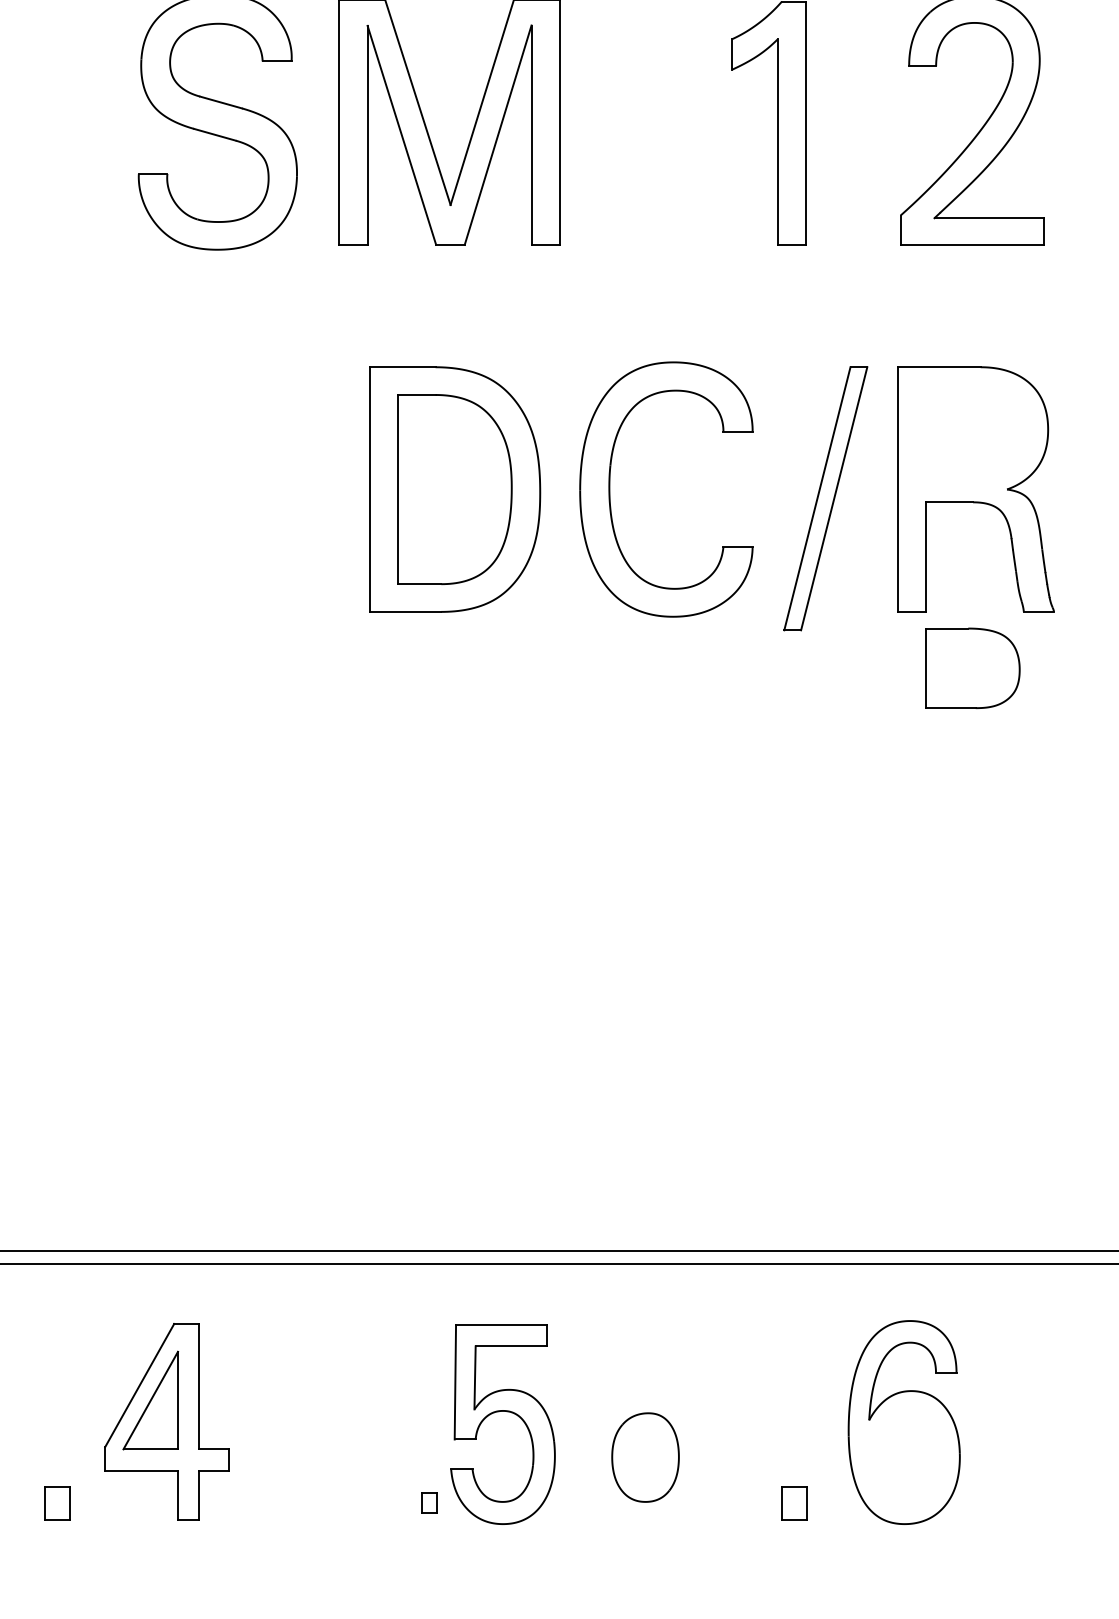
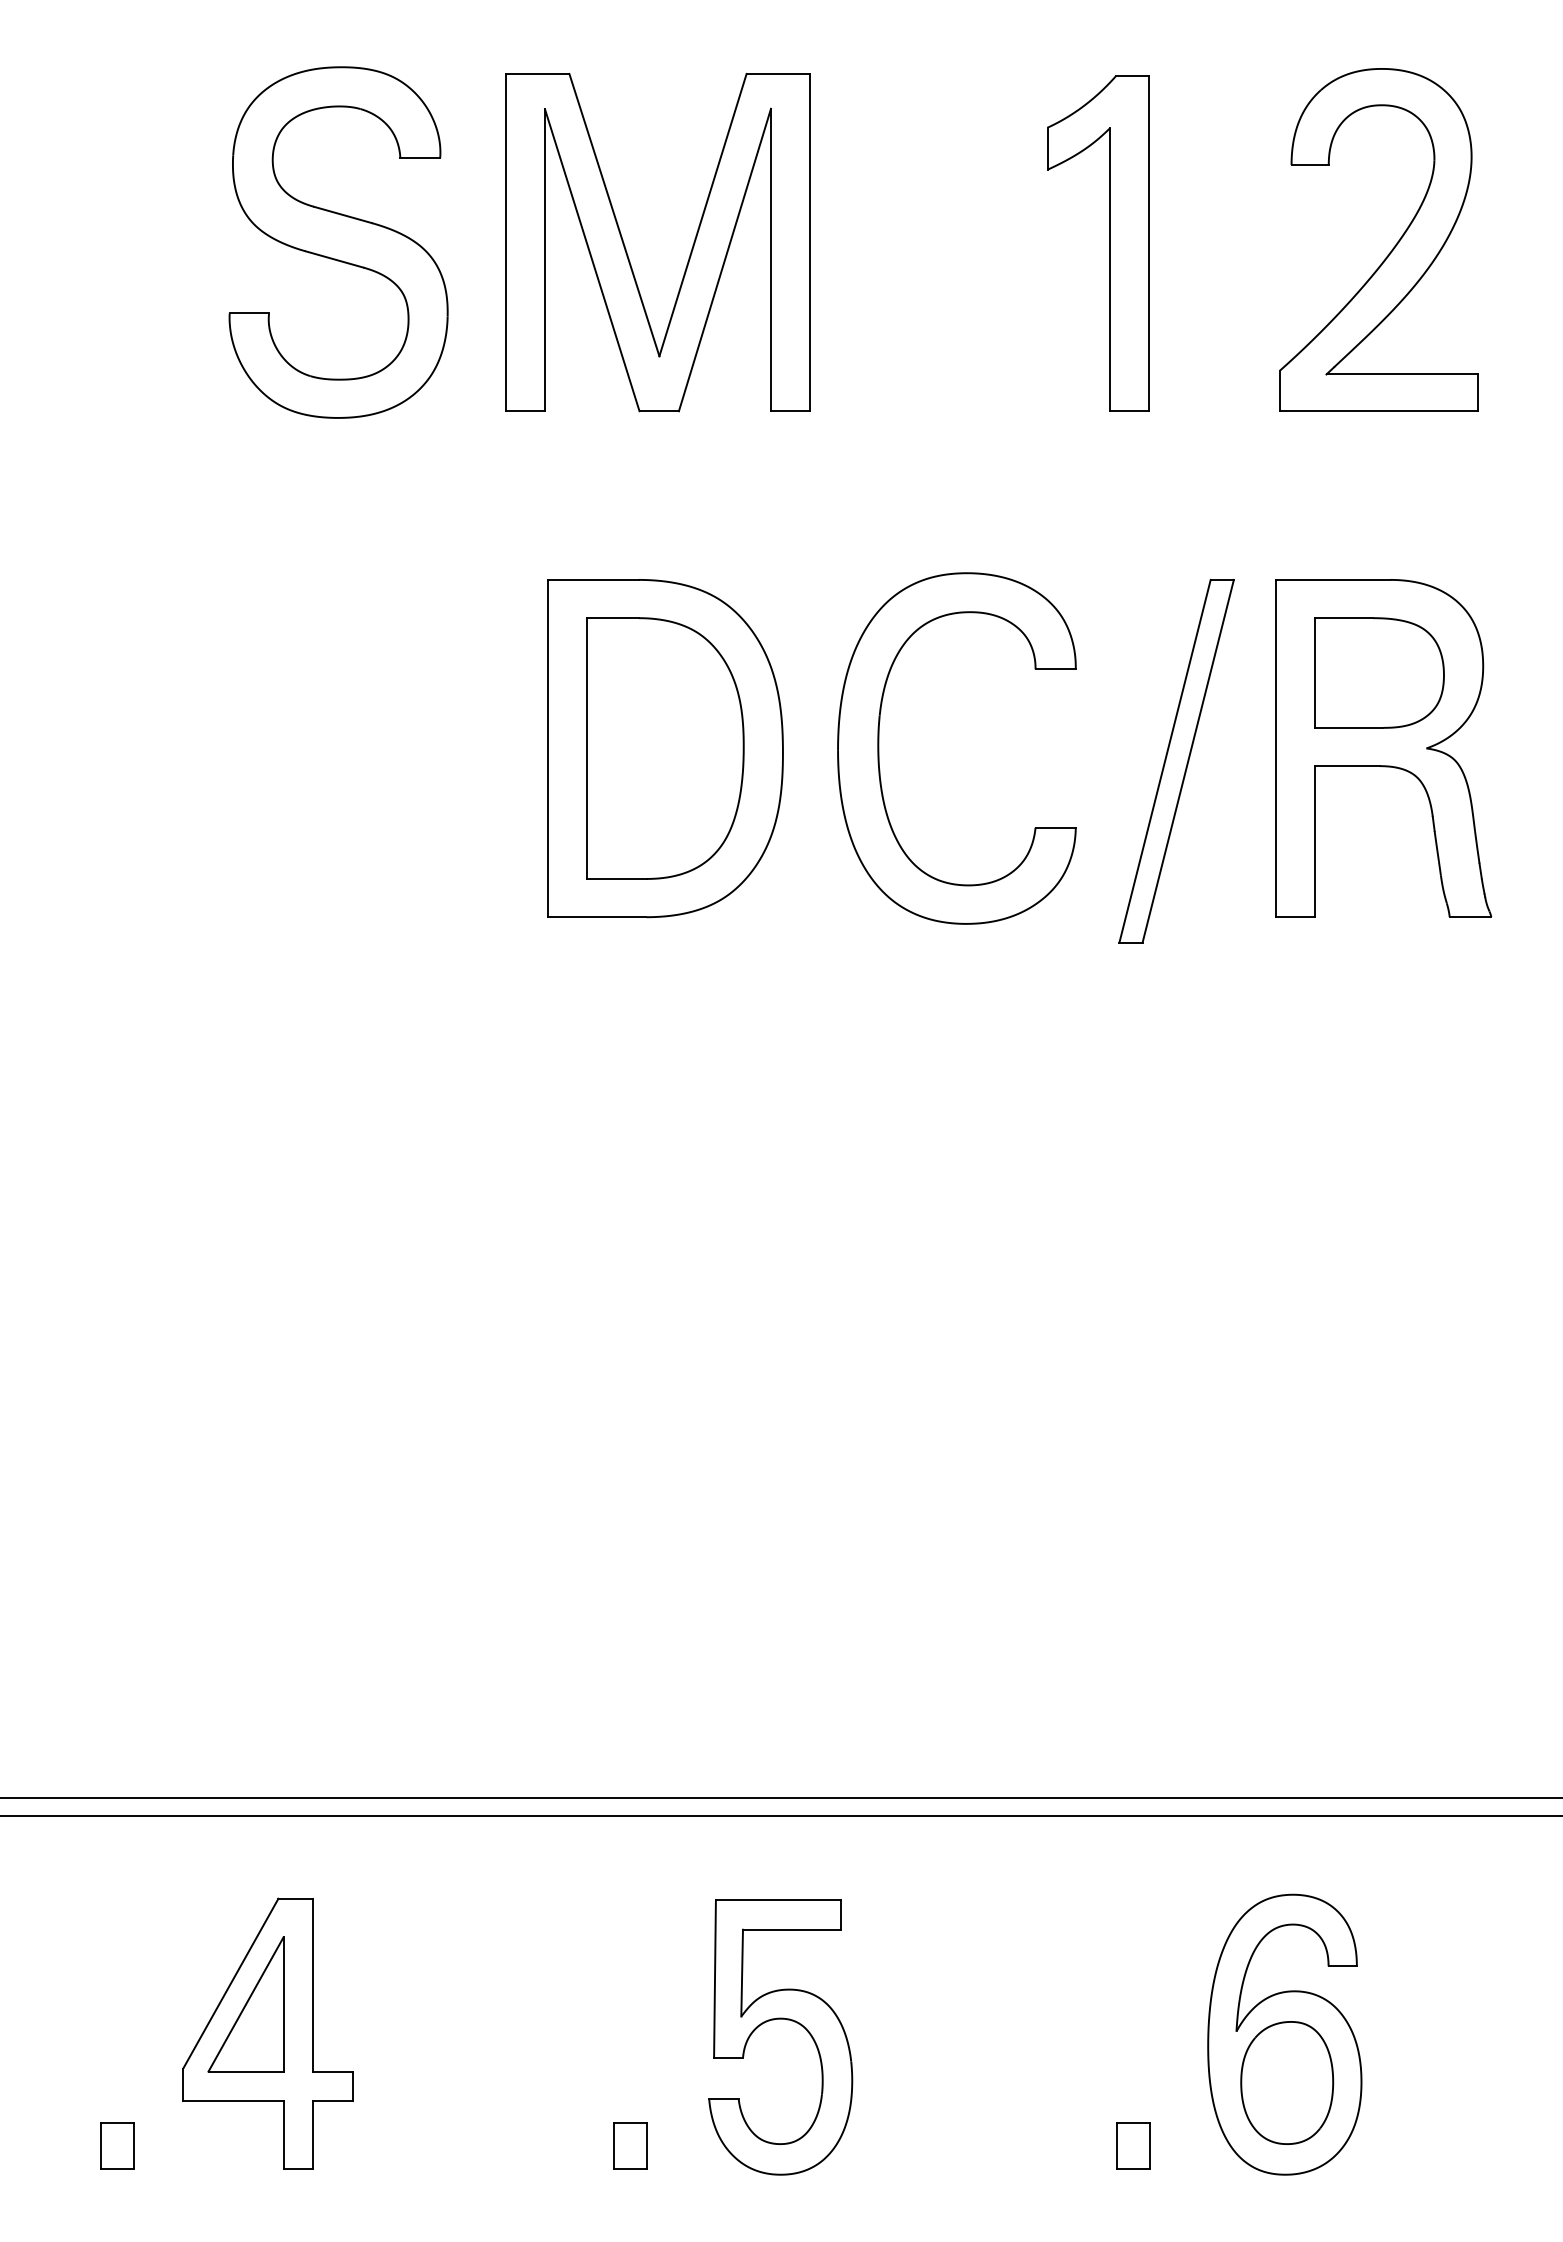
part: (972, 667) -> (1379, 672), moved
part: (502, 1411) -> (780, 2019), moved
part: (645, 1457) -> (1287, 2082), moved
part: (429, 1502) -> (630, 2145), size x1.67

